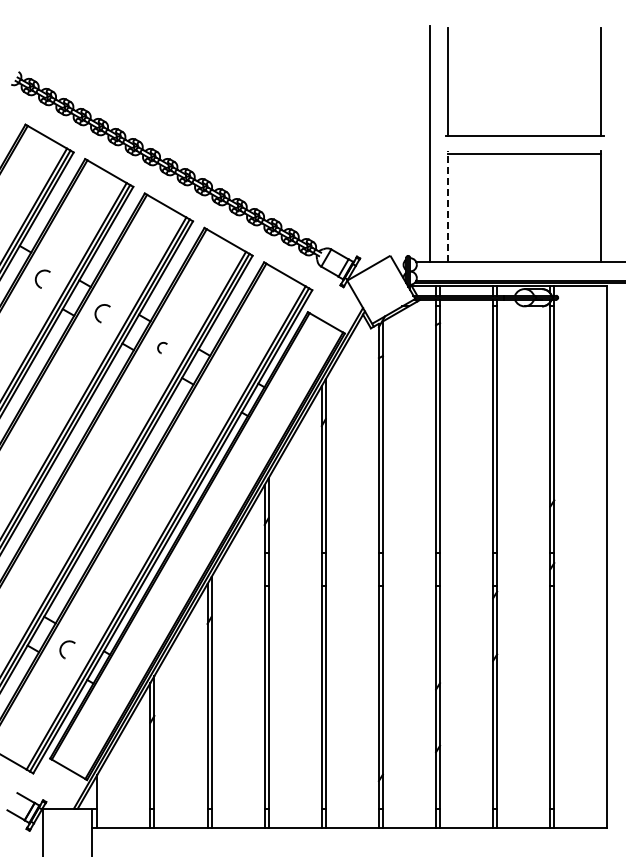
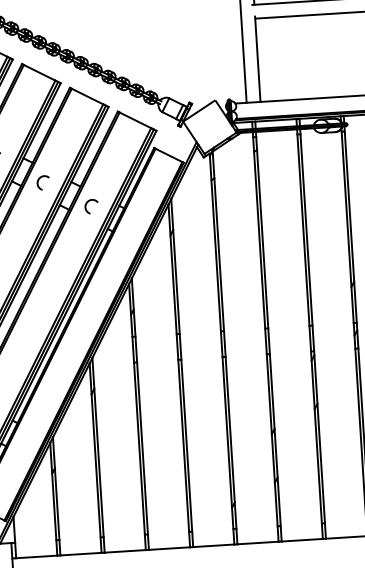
line: (448, 205) -> (257, 58), dashed -> solid
part: (162, 347) -> (43, 182), size x1.67
part: (216, 380) -> (86, 205), added

